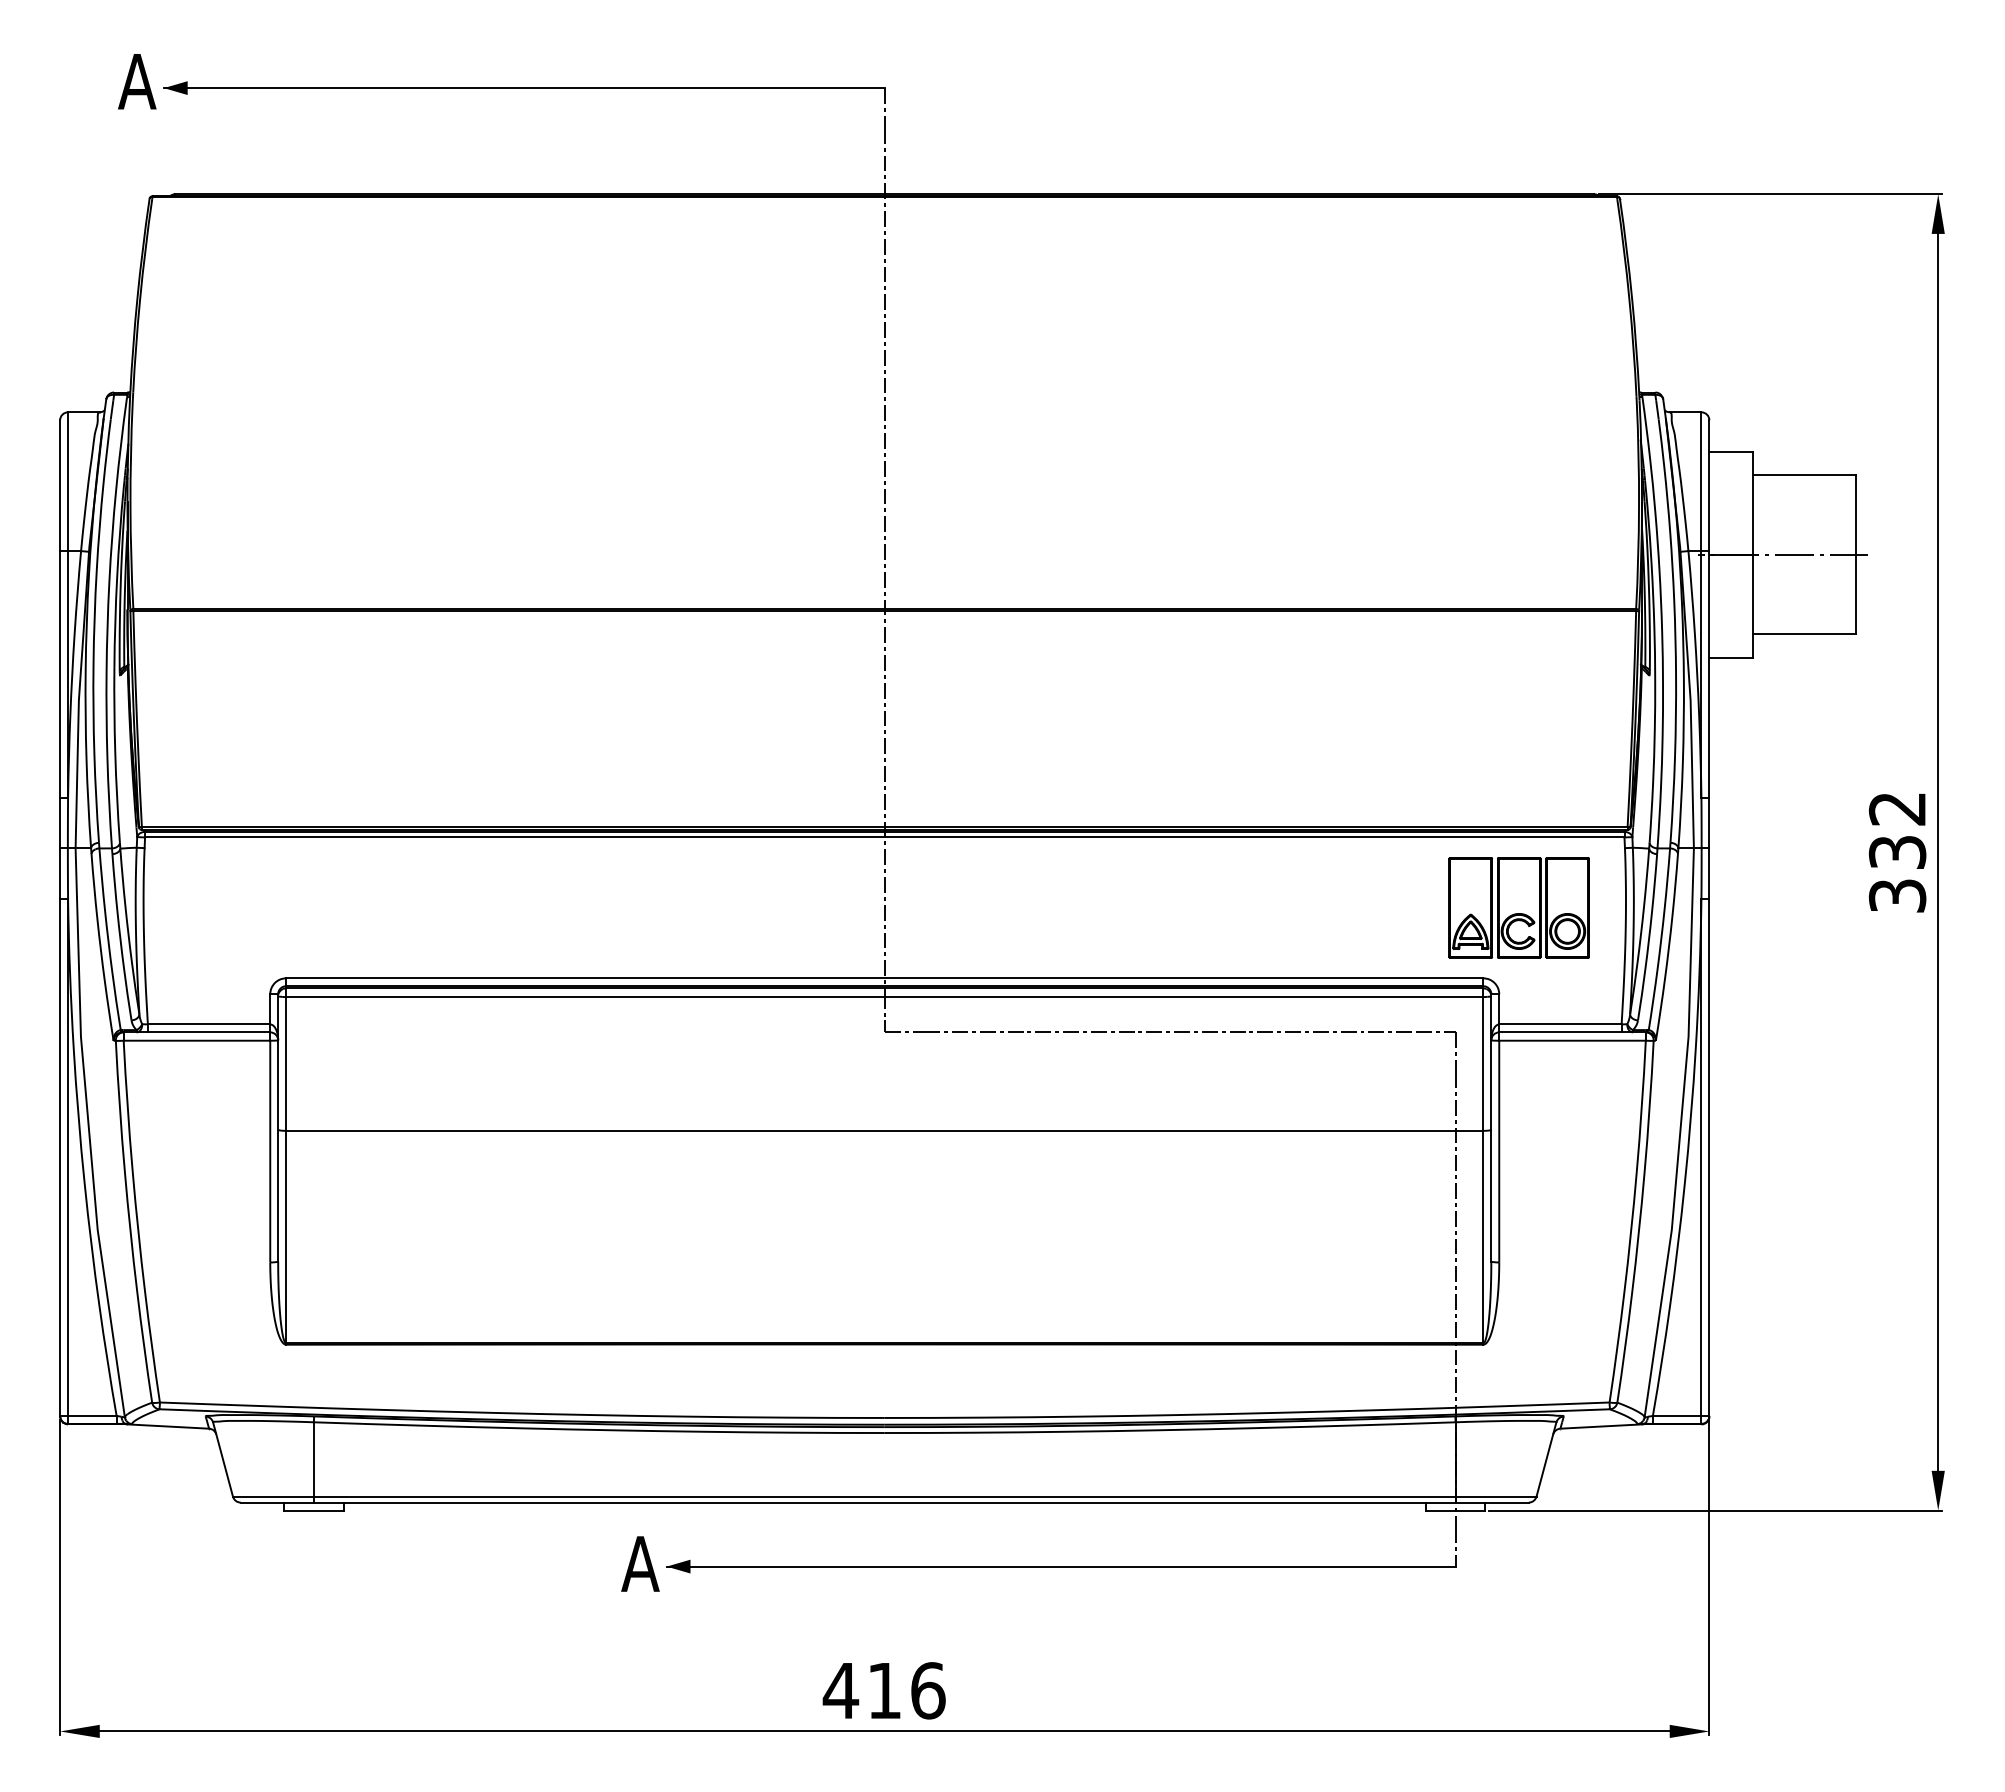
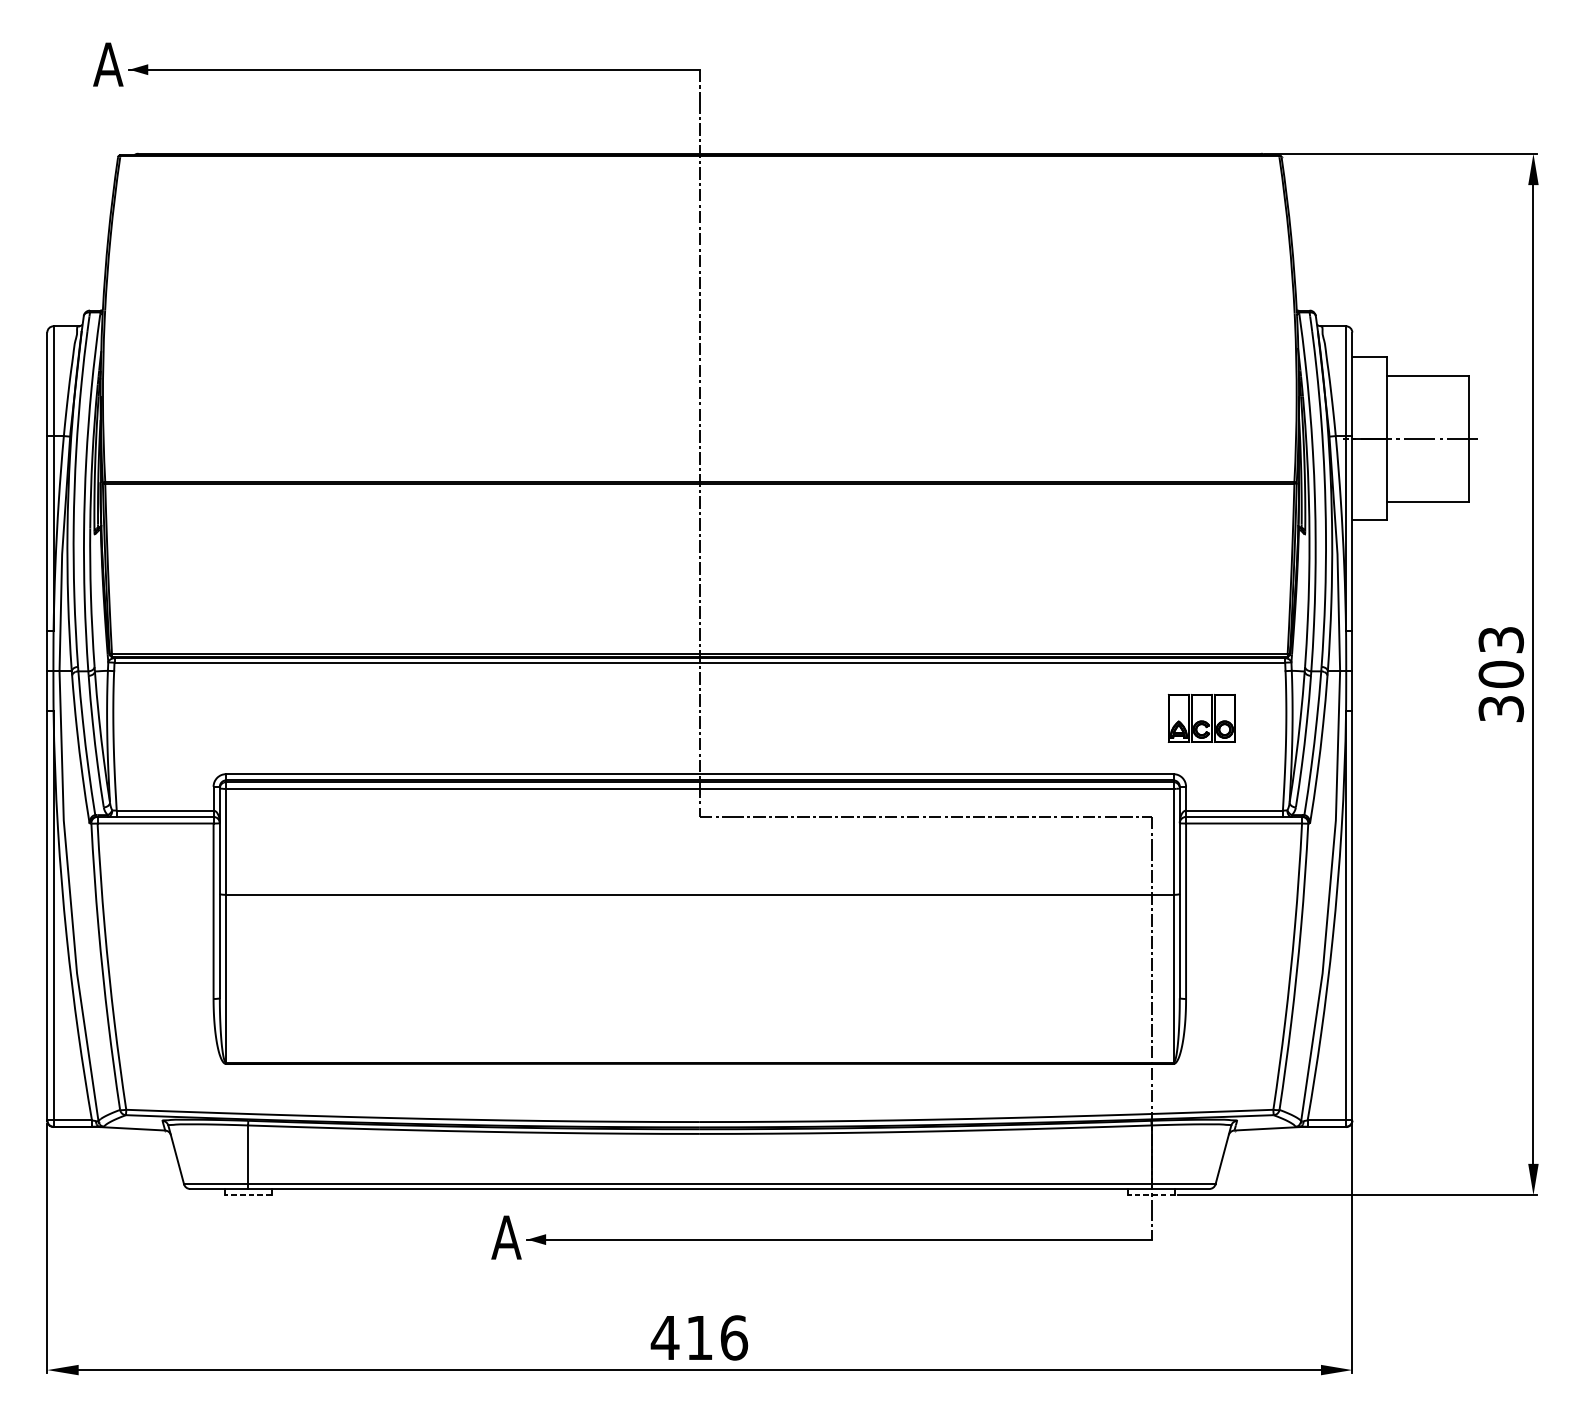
text: (1897, 830) -> (1501, 657), 332 -> 303
part: (1518, 907) -> (1201, 718), size x0.6
line: (313, 1510) -> (247, 1195), solid -> dashed
line: (1455, 1510) -> (1151, 1195), solid -> dashed

